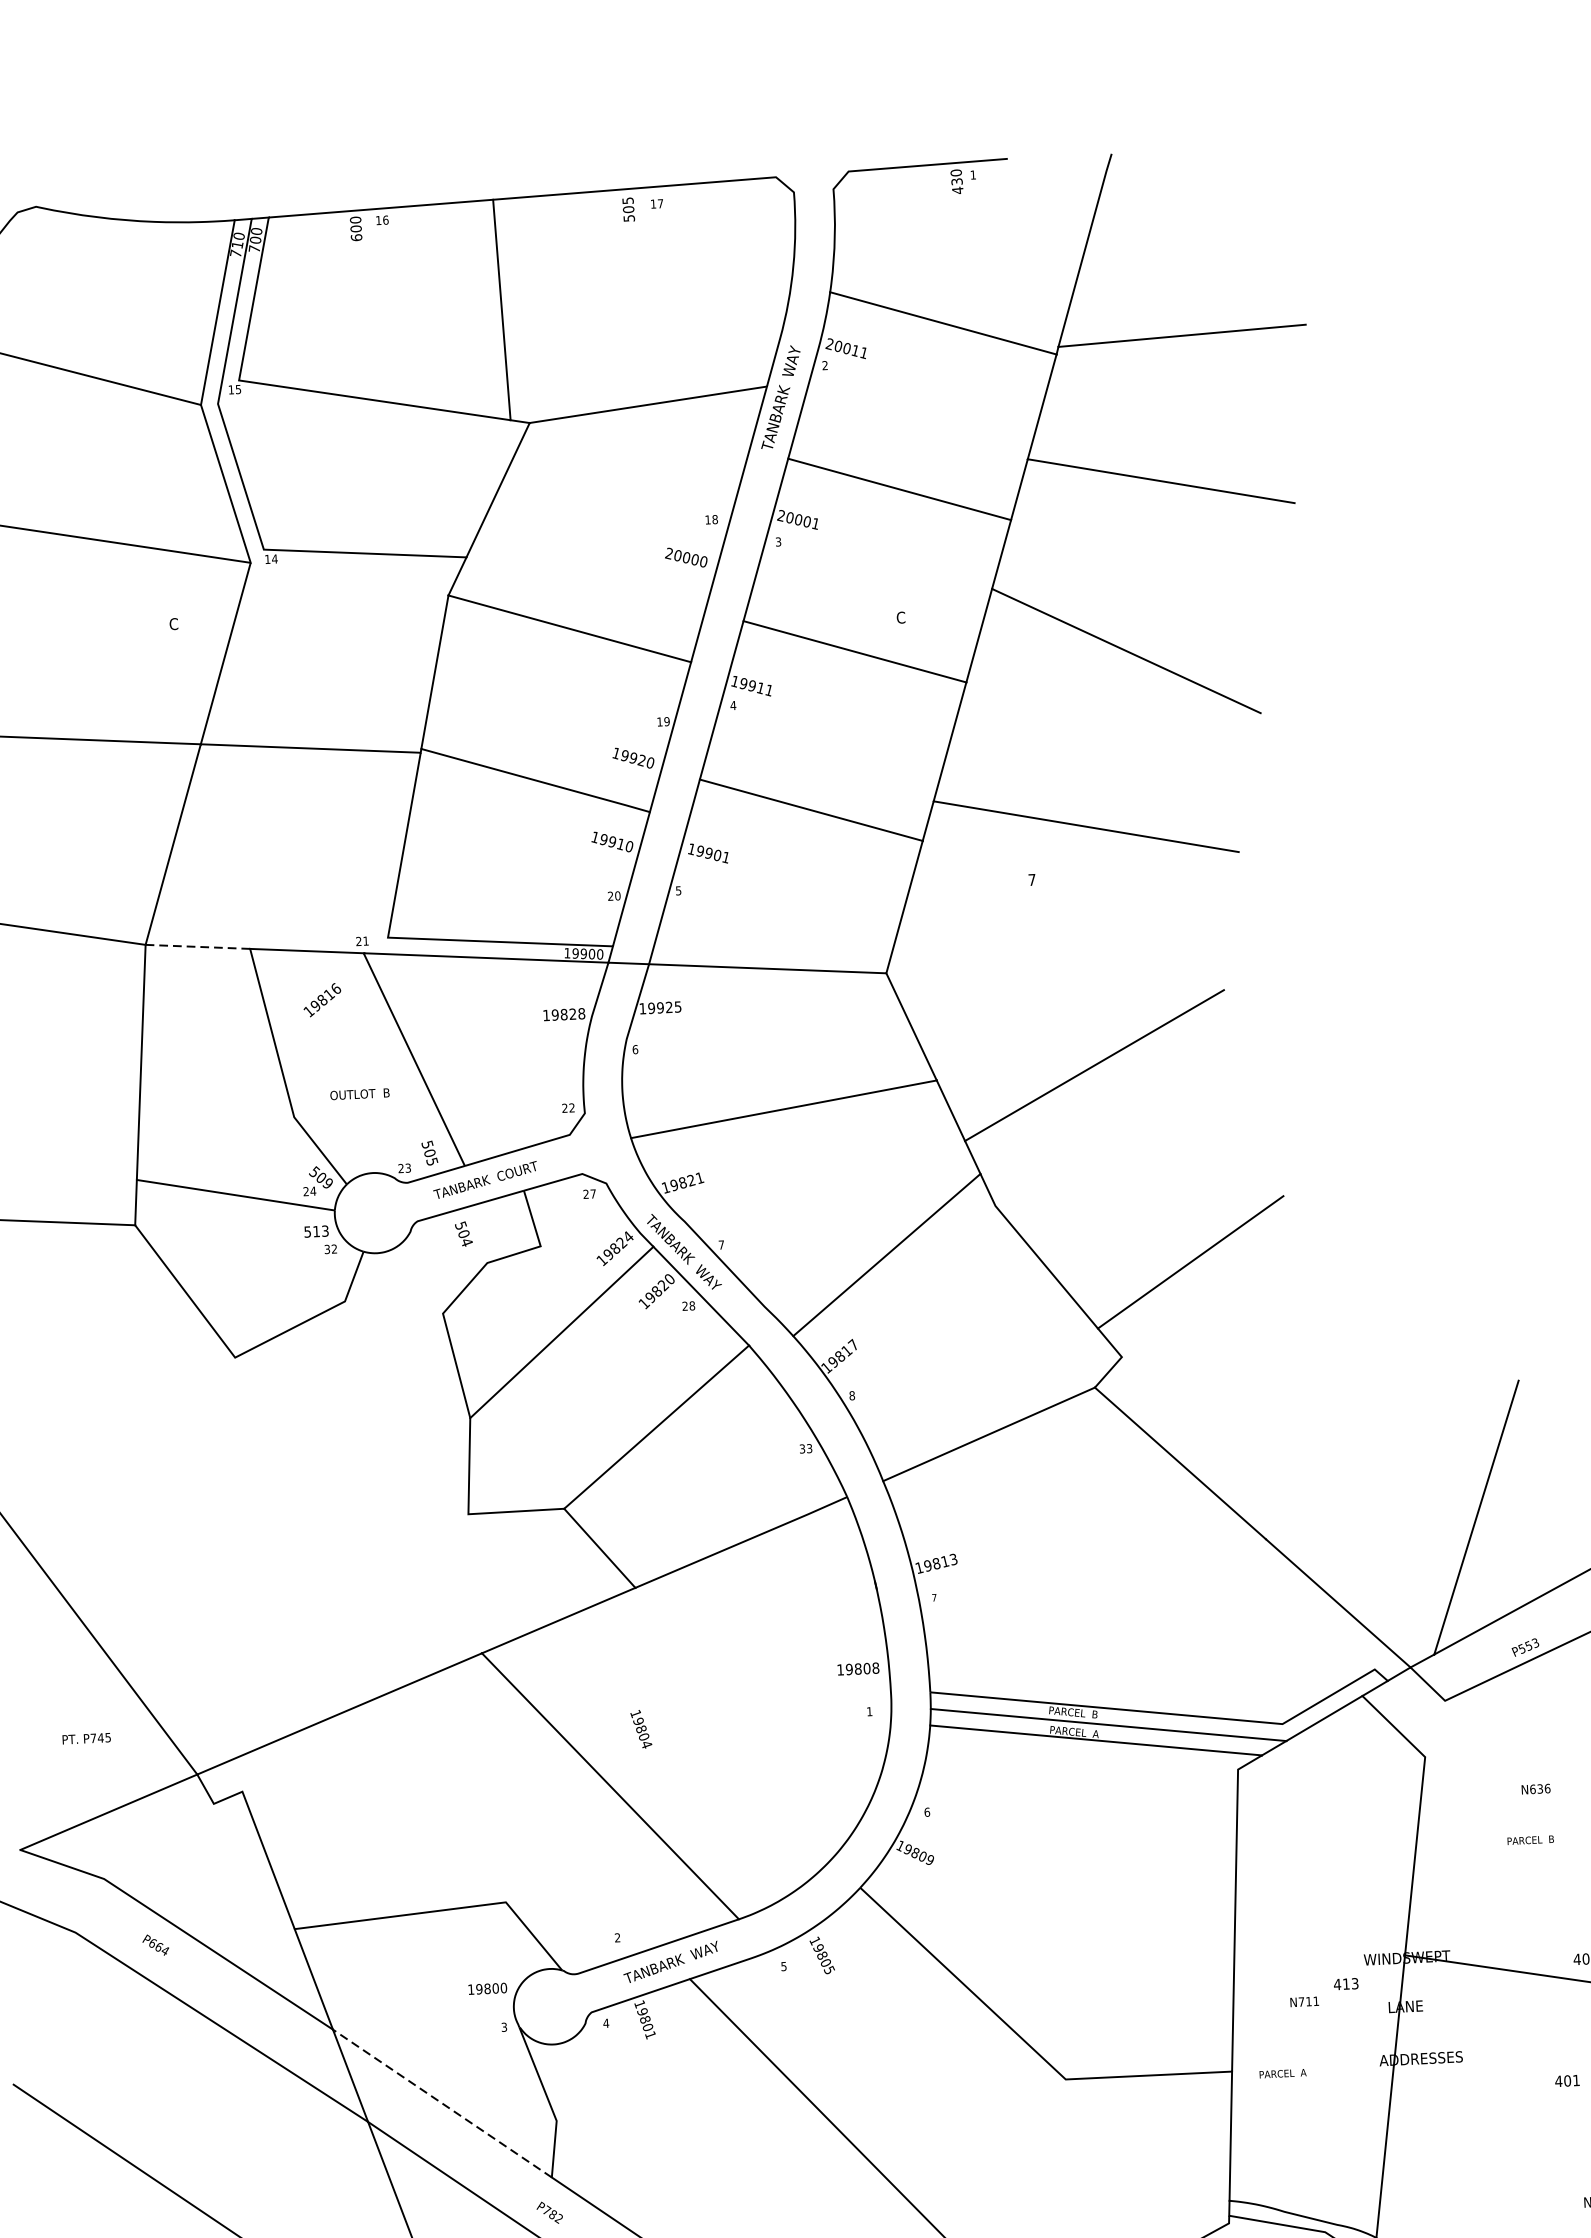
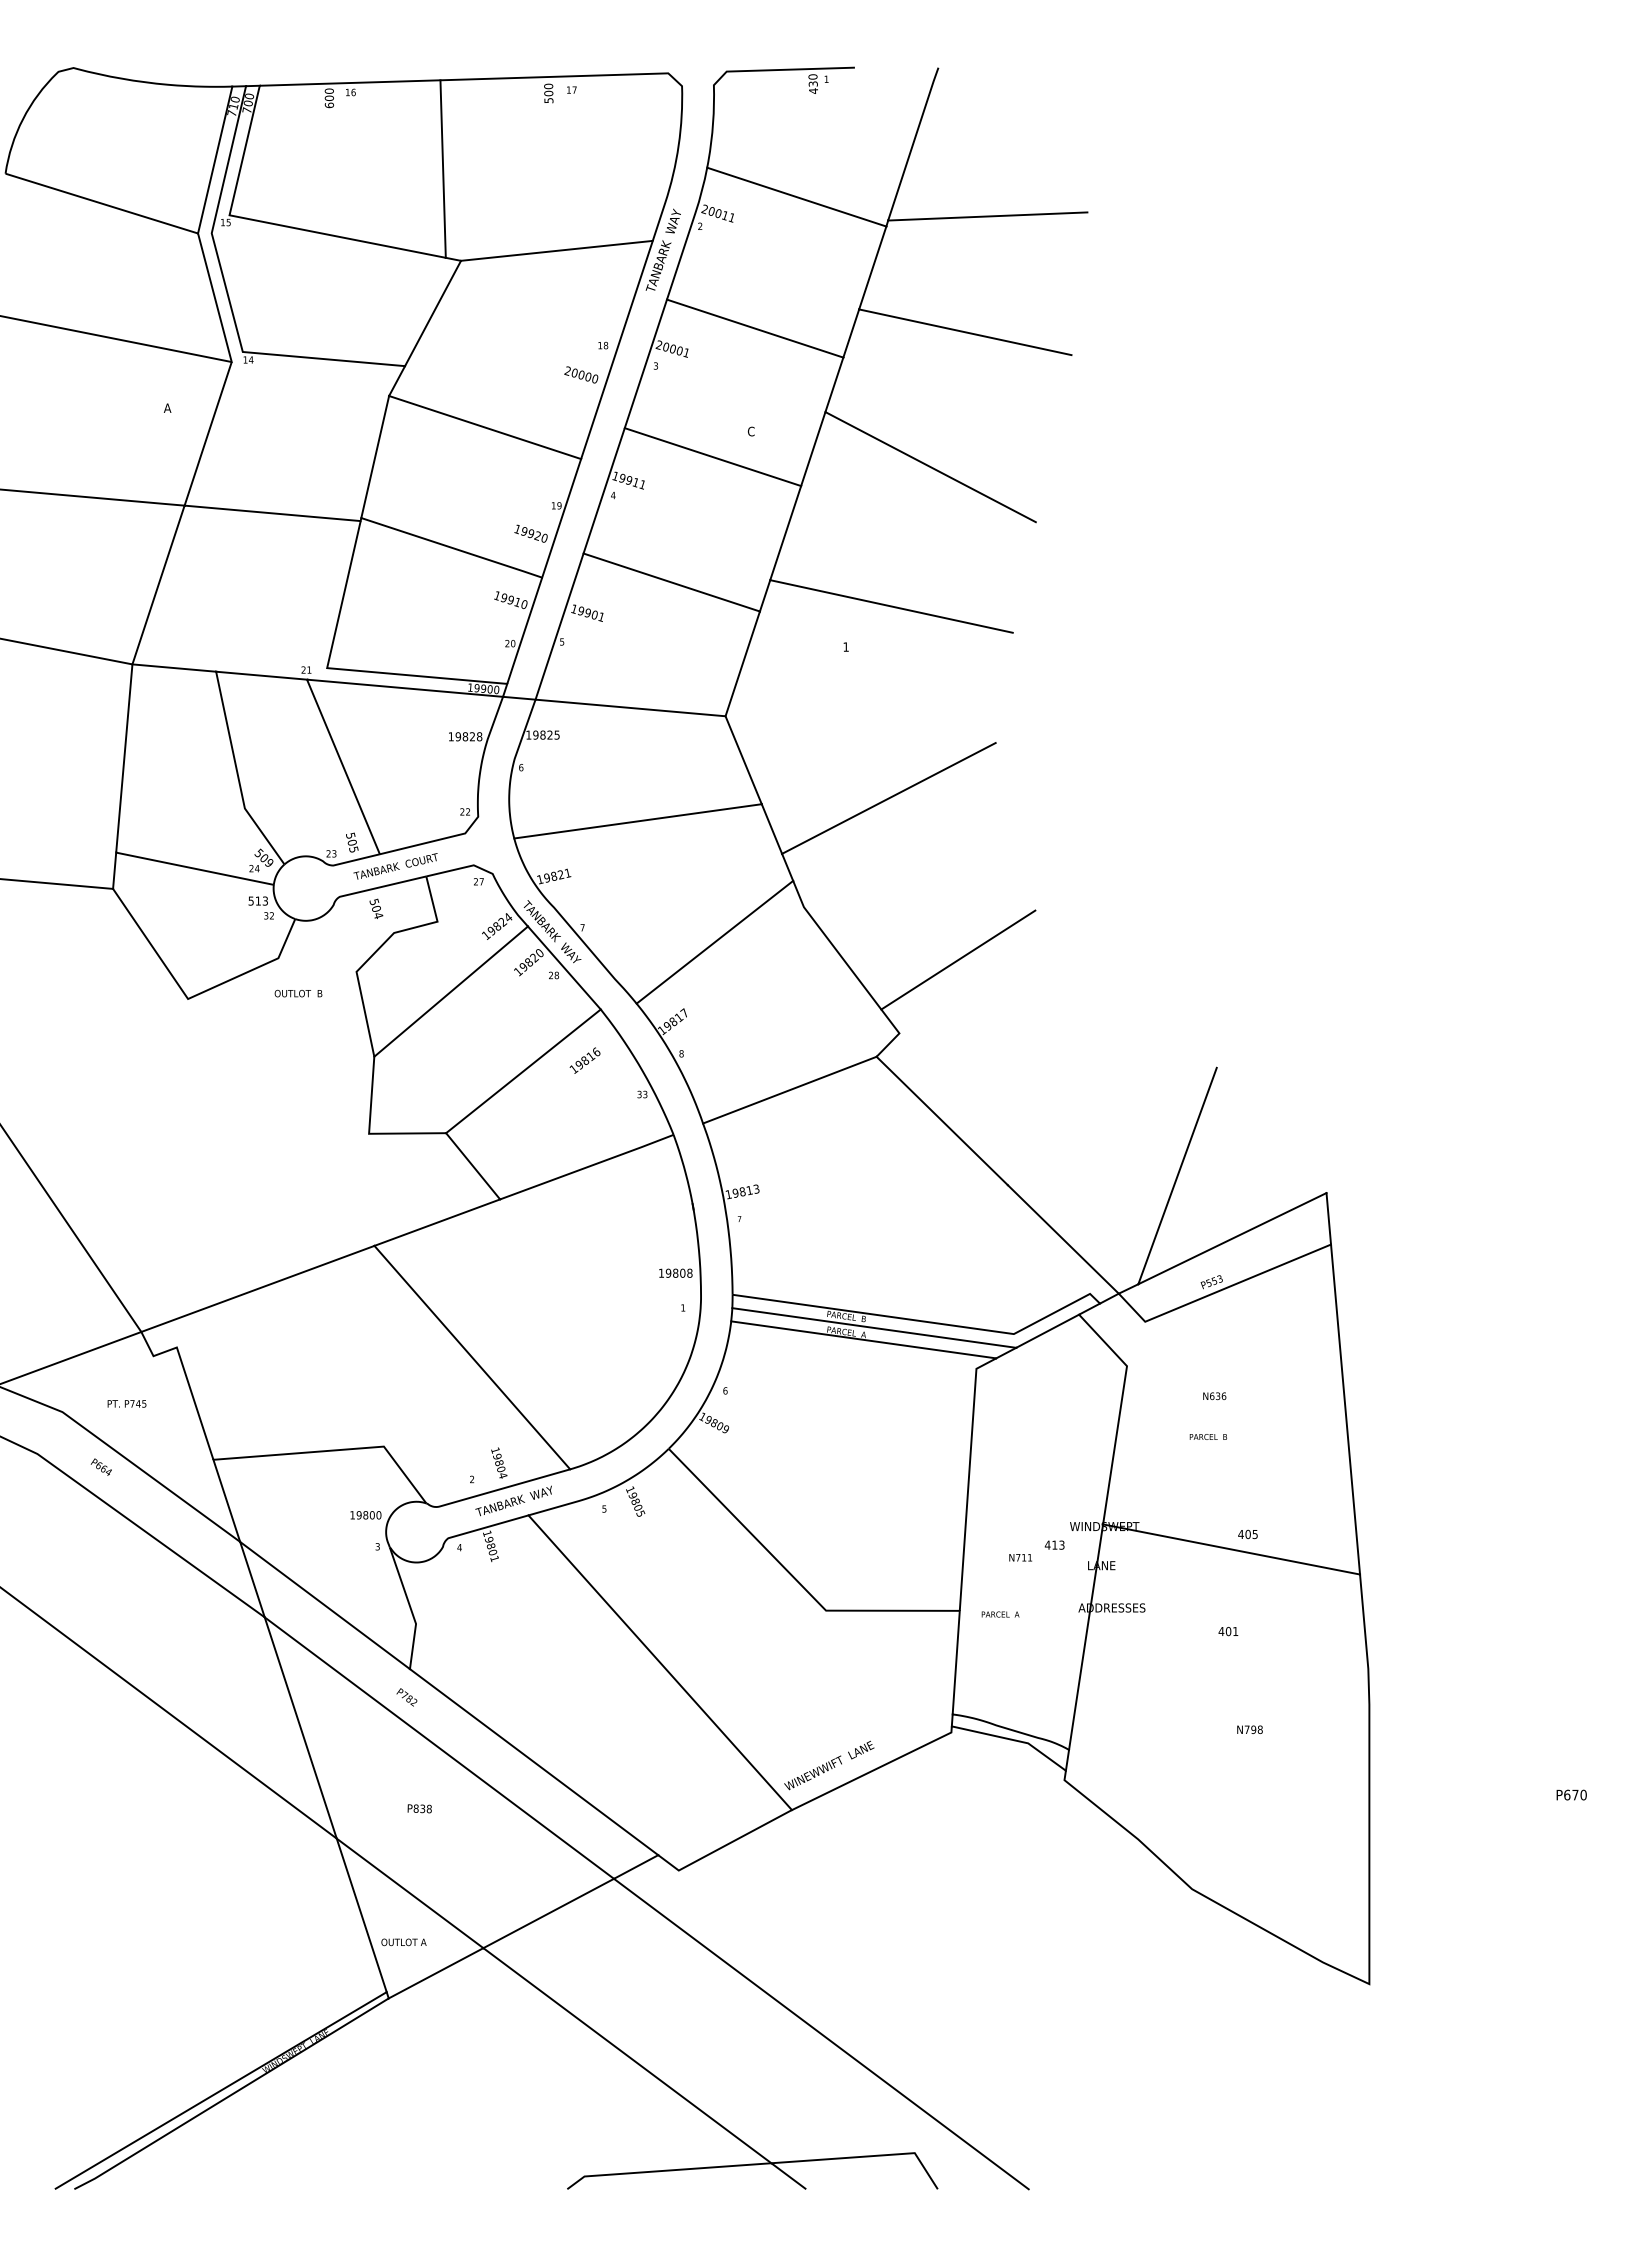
text: (627, 200) -> (548, 86), 505 -> 500
text: (173, 623) -> (167, 407), C -> A
text: (1031, 879) -> (845, 646), 7 -> 1
line: (198, 947) -> (174, 668), dashed -> solid
text: (321, 999) -> (584, 1060), moved
text: (659, 1007) -> (542, 734), 19925 -> 19825
text: (359, 1094) -> (298, 993), moved
text: (641, 1728) -> (499, 1462), moved
text: (86, 1738) -> (126, 1403), moved
line: (441, 2103) -> (324, 1605), dashed -> solid

